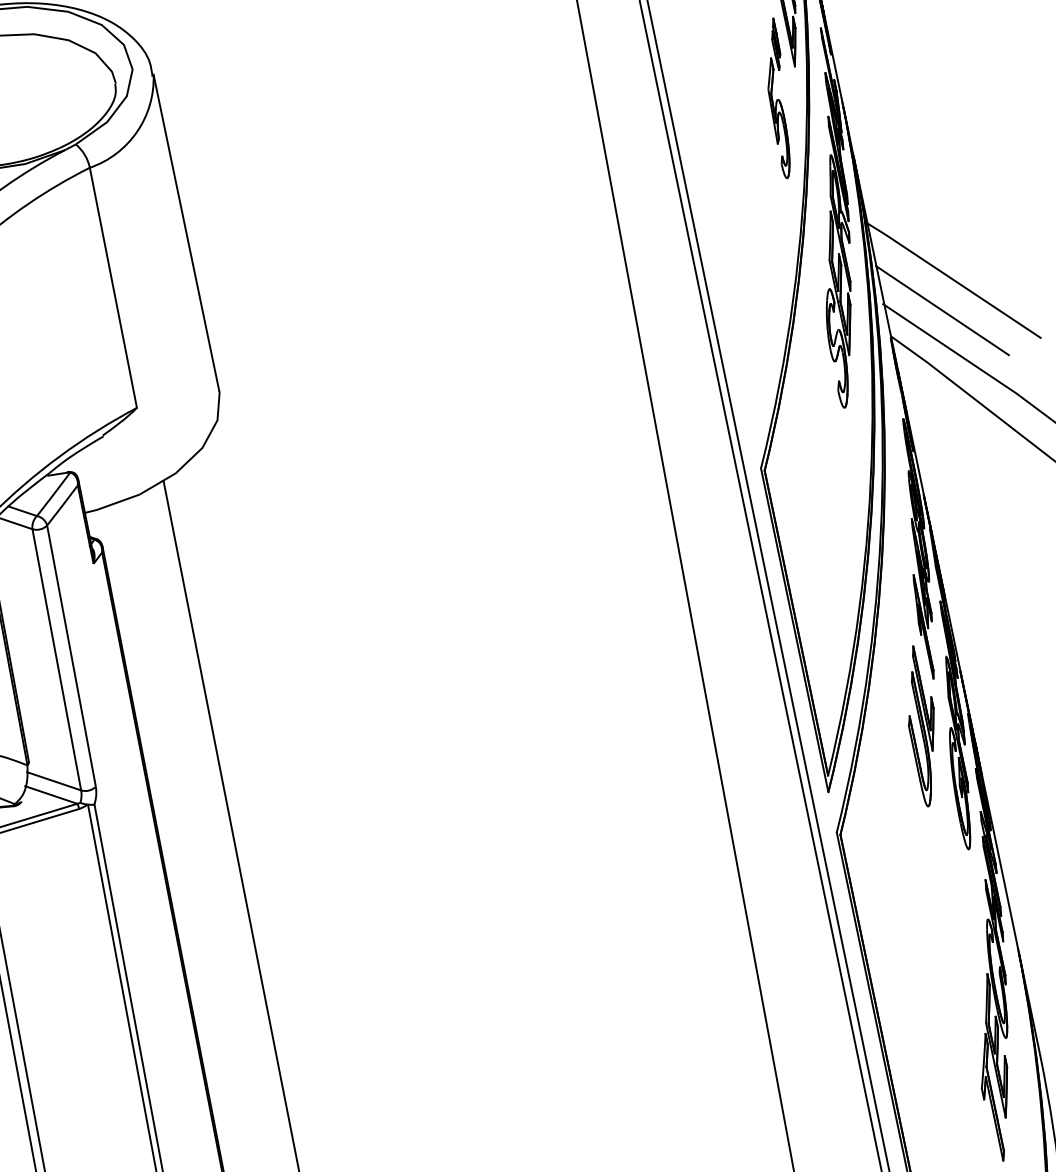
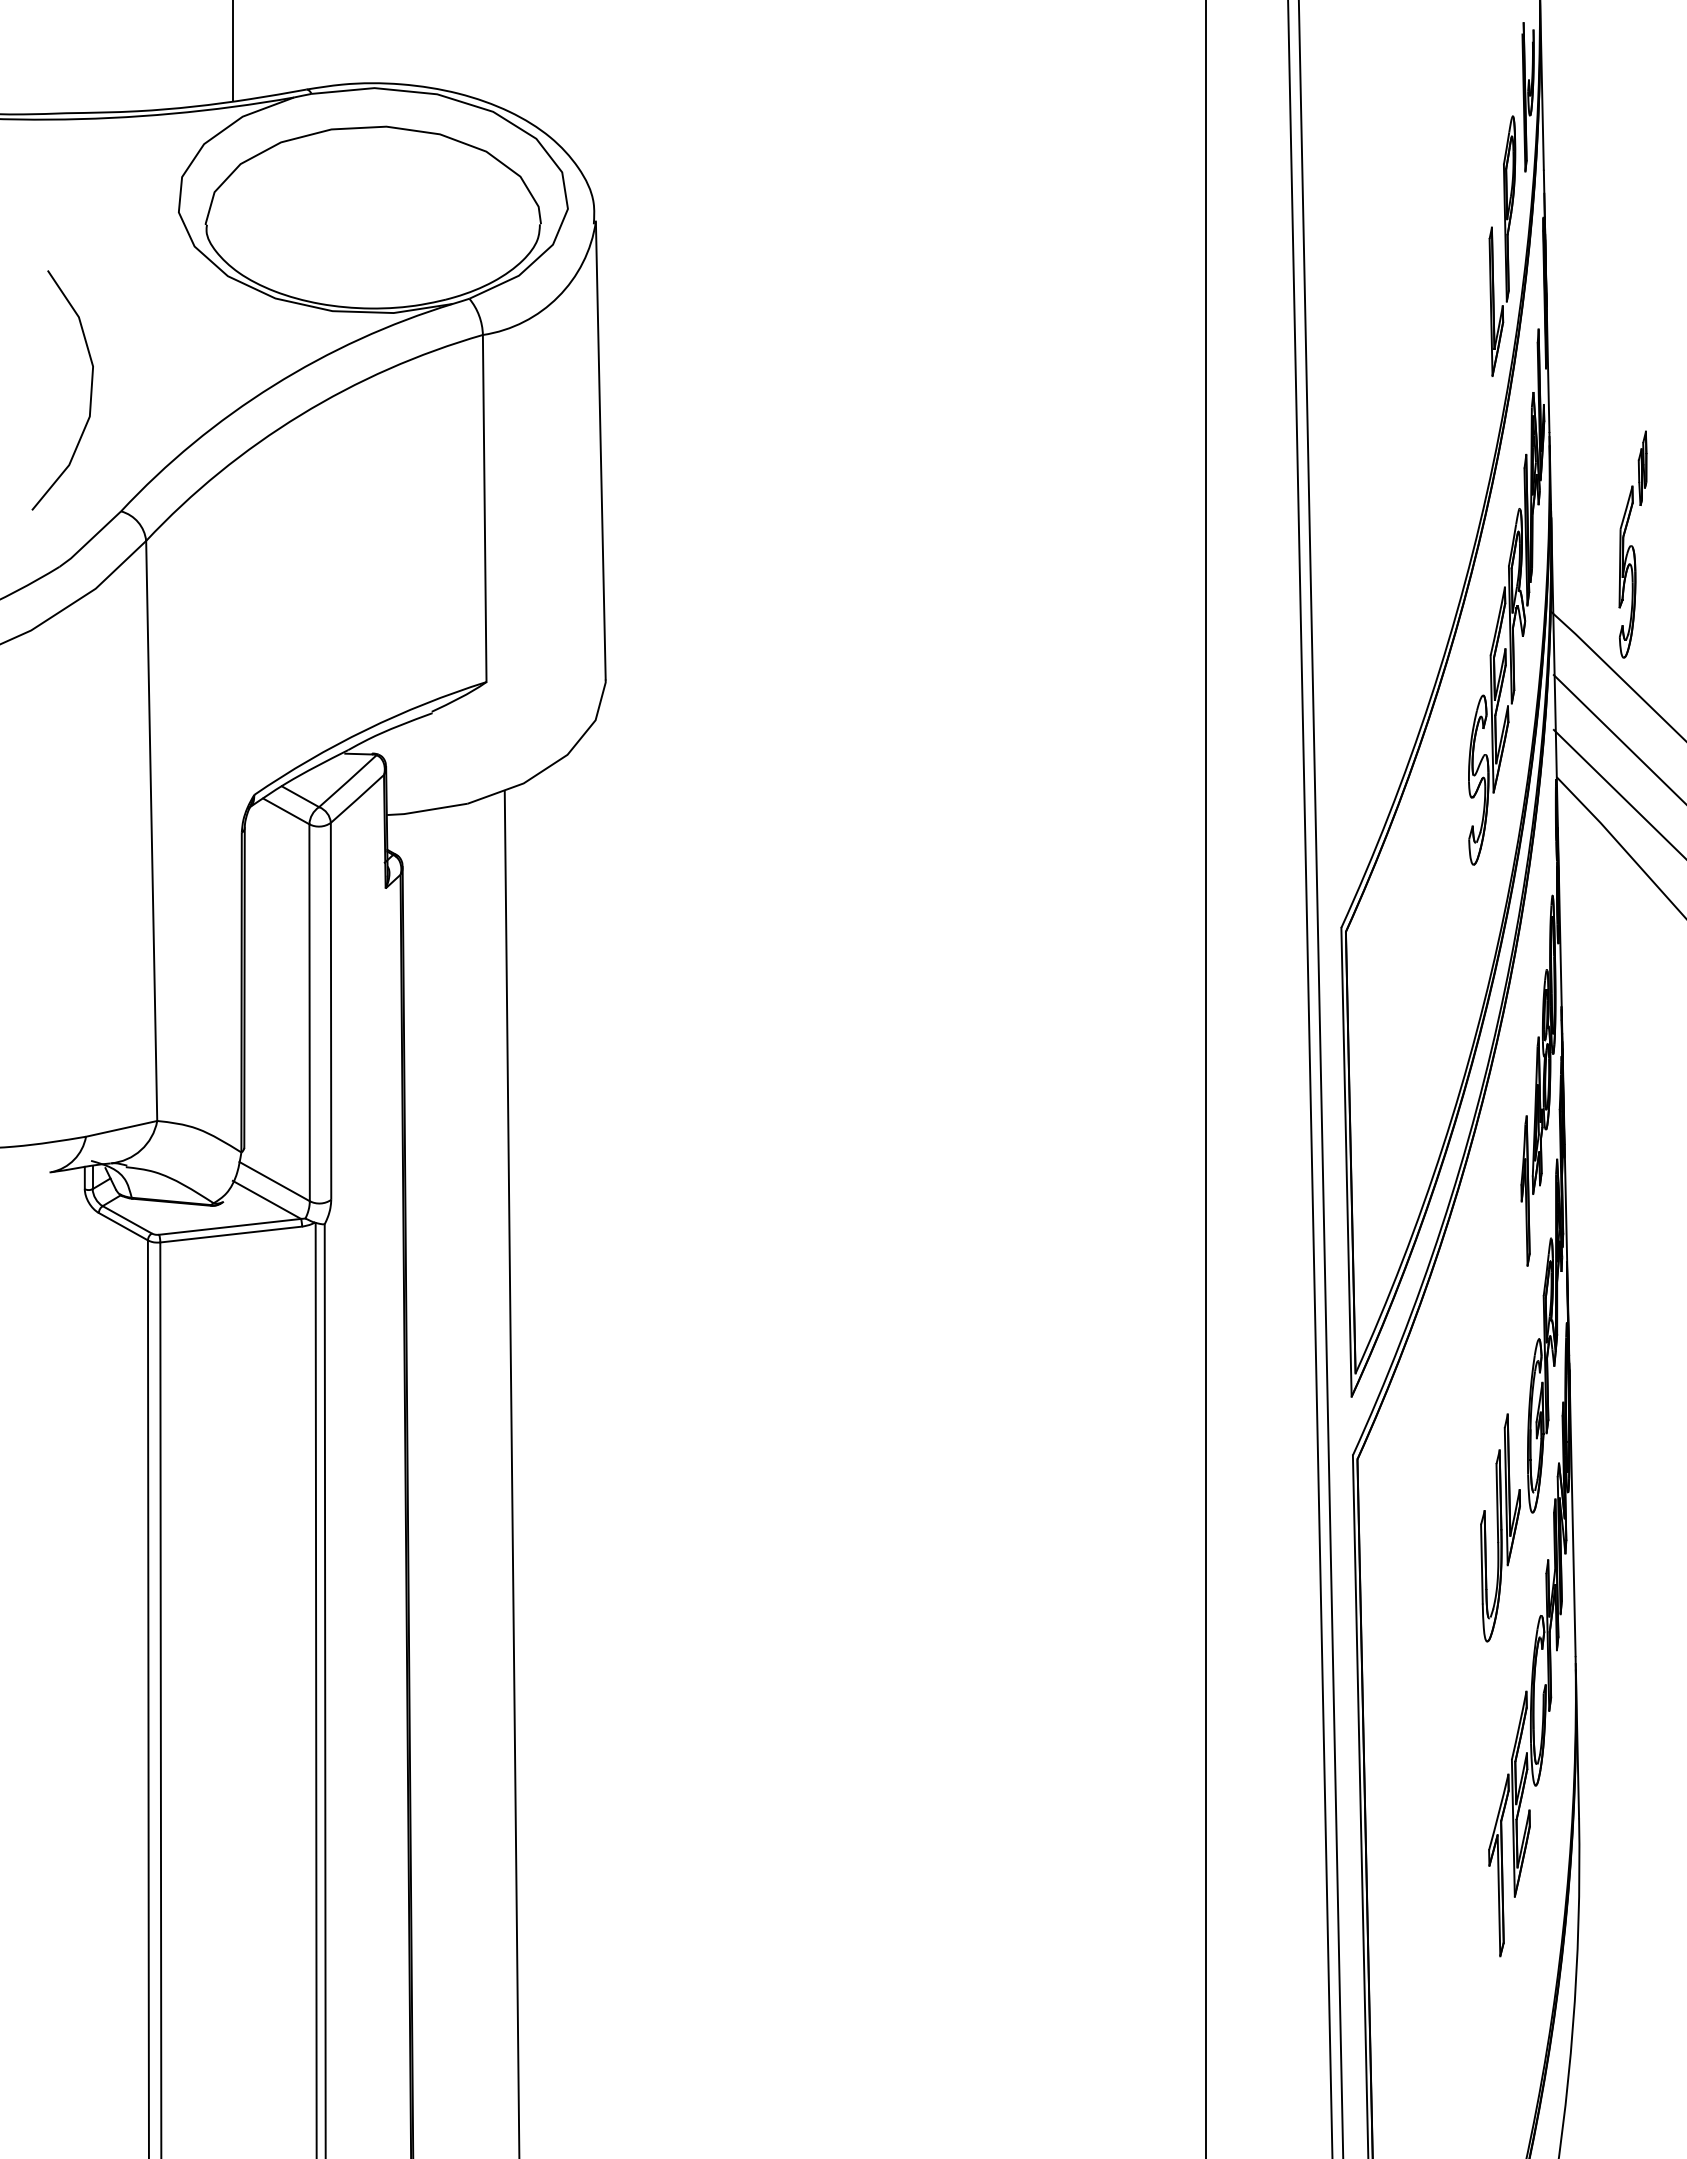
part: (778, 98) -> (1632, 544), moved
part: (922, 725) -> (1500, 1527), moved

